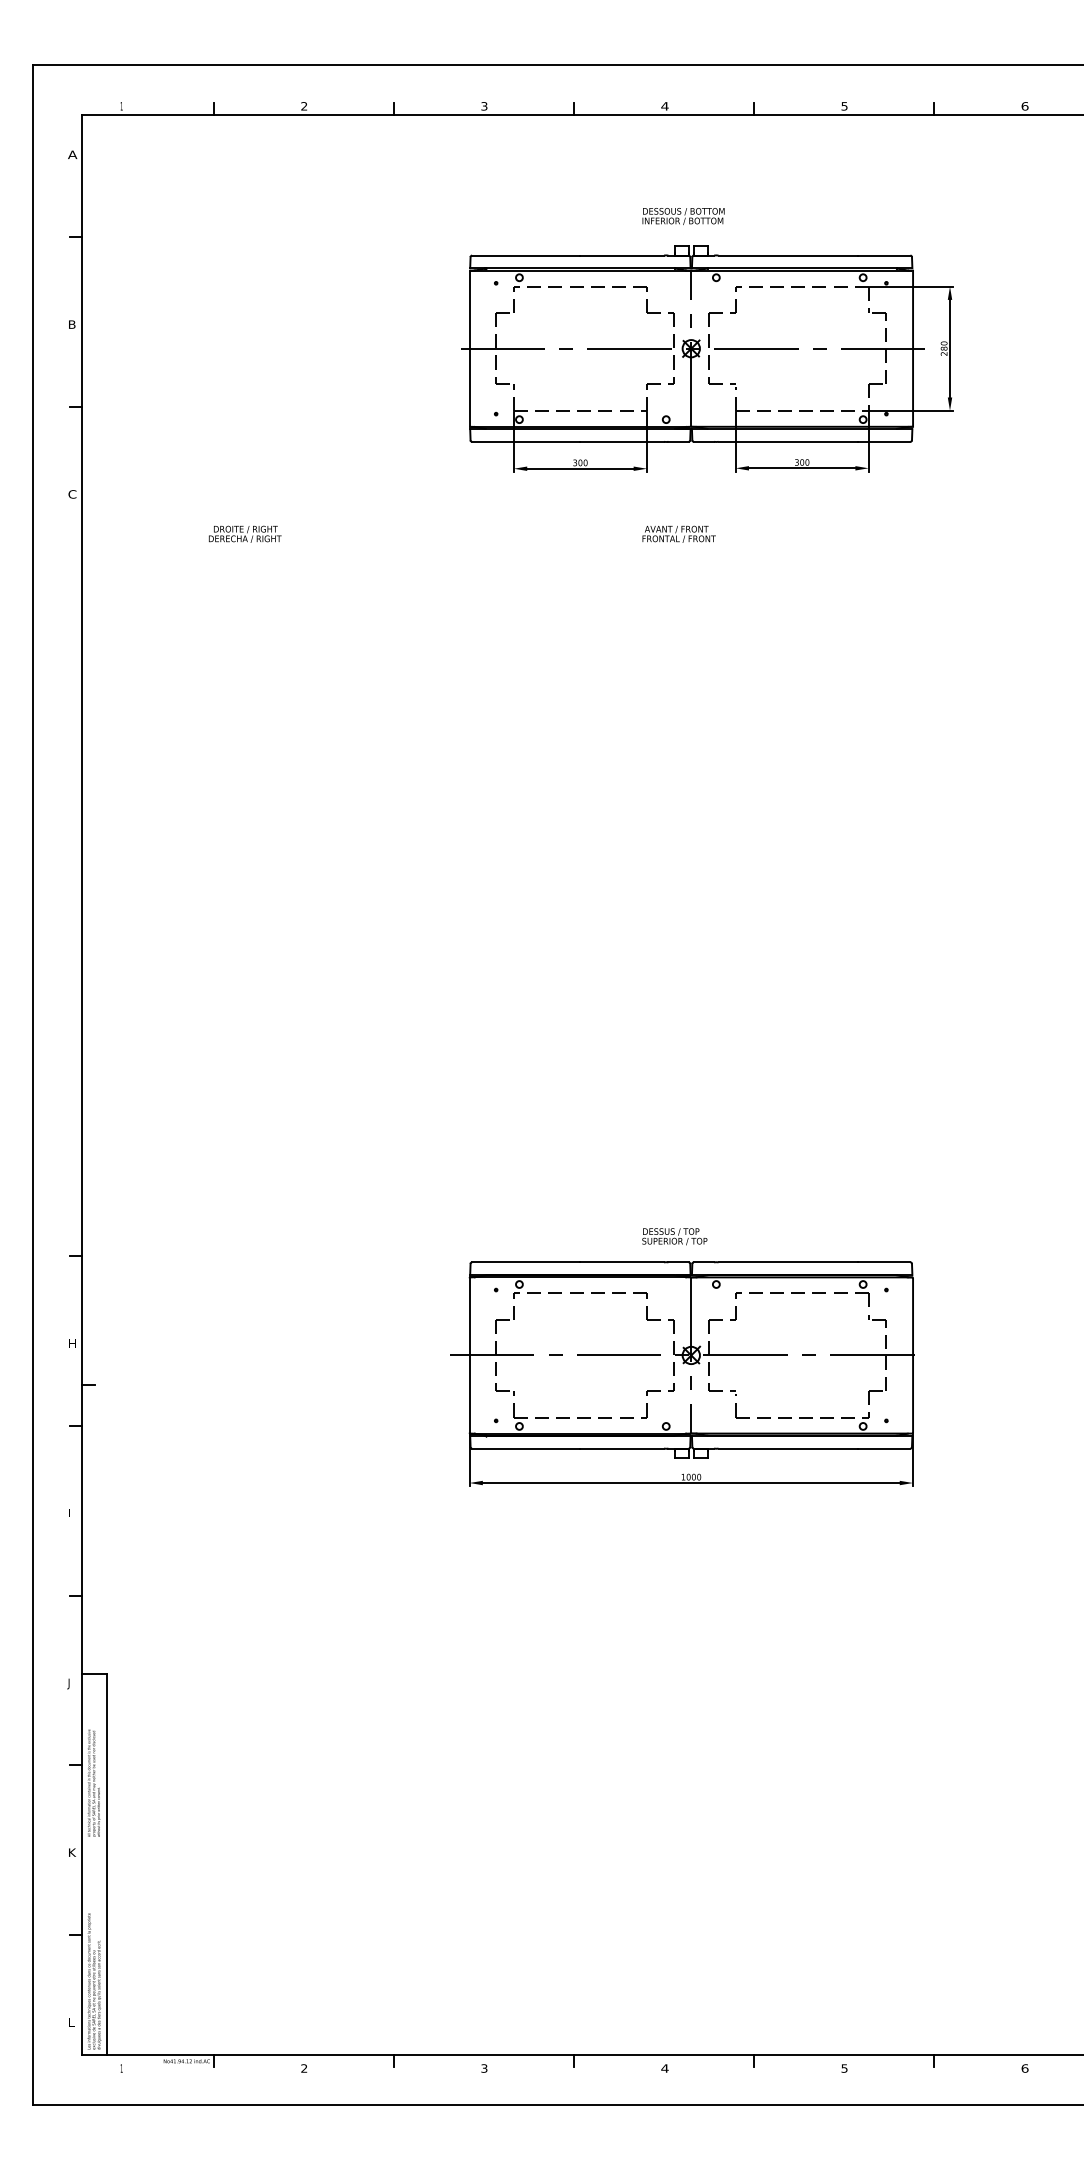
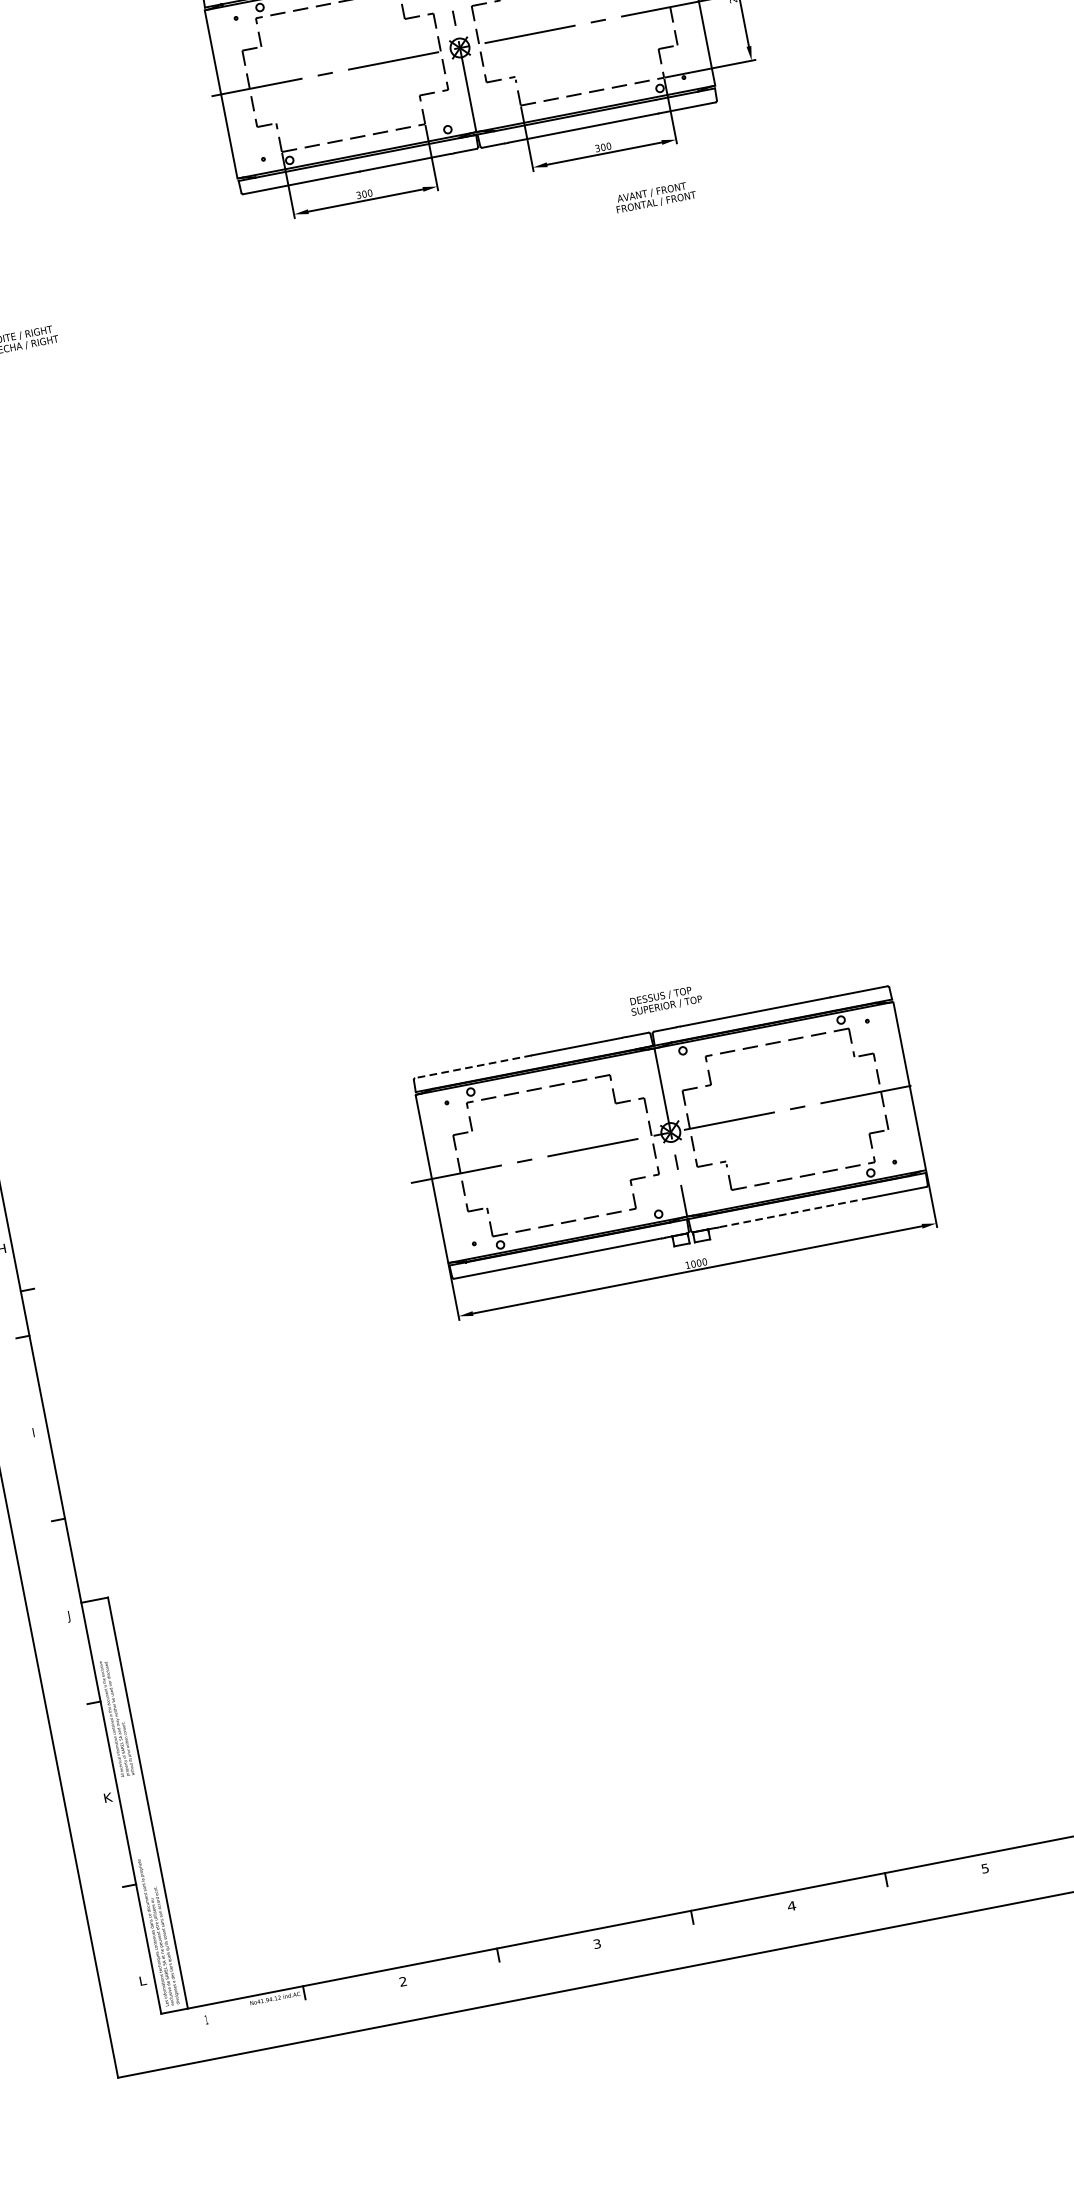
text: (678, 533) -> (654, 196), moved
text: (674, 1236) -> (665, 1000), moved
line: (525, 1262) -> (472, 1067), solid -> dashed
line: (788, 1448) -> (795, 1212), solid -> dashed

